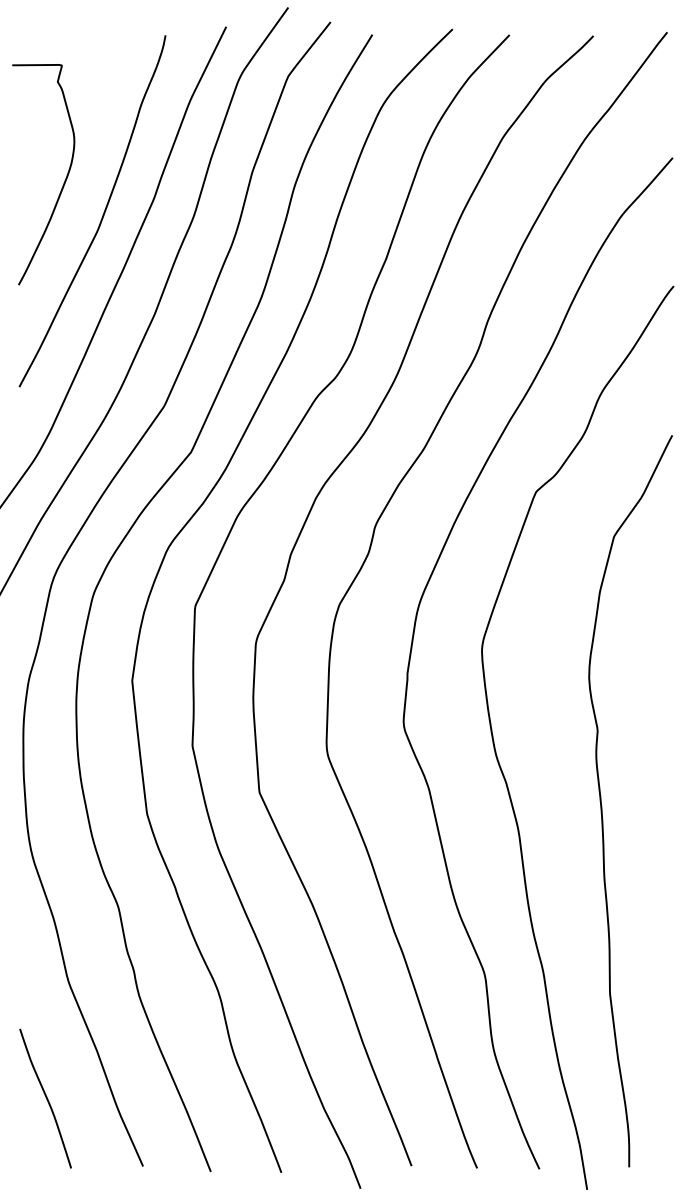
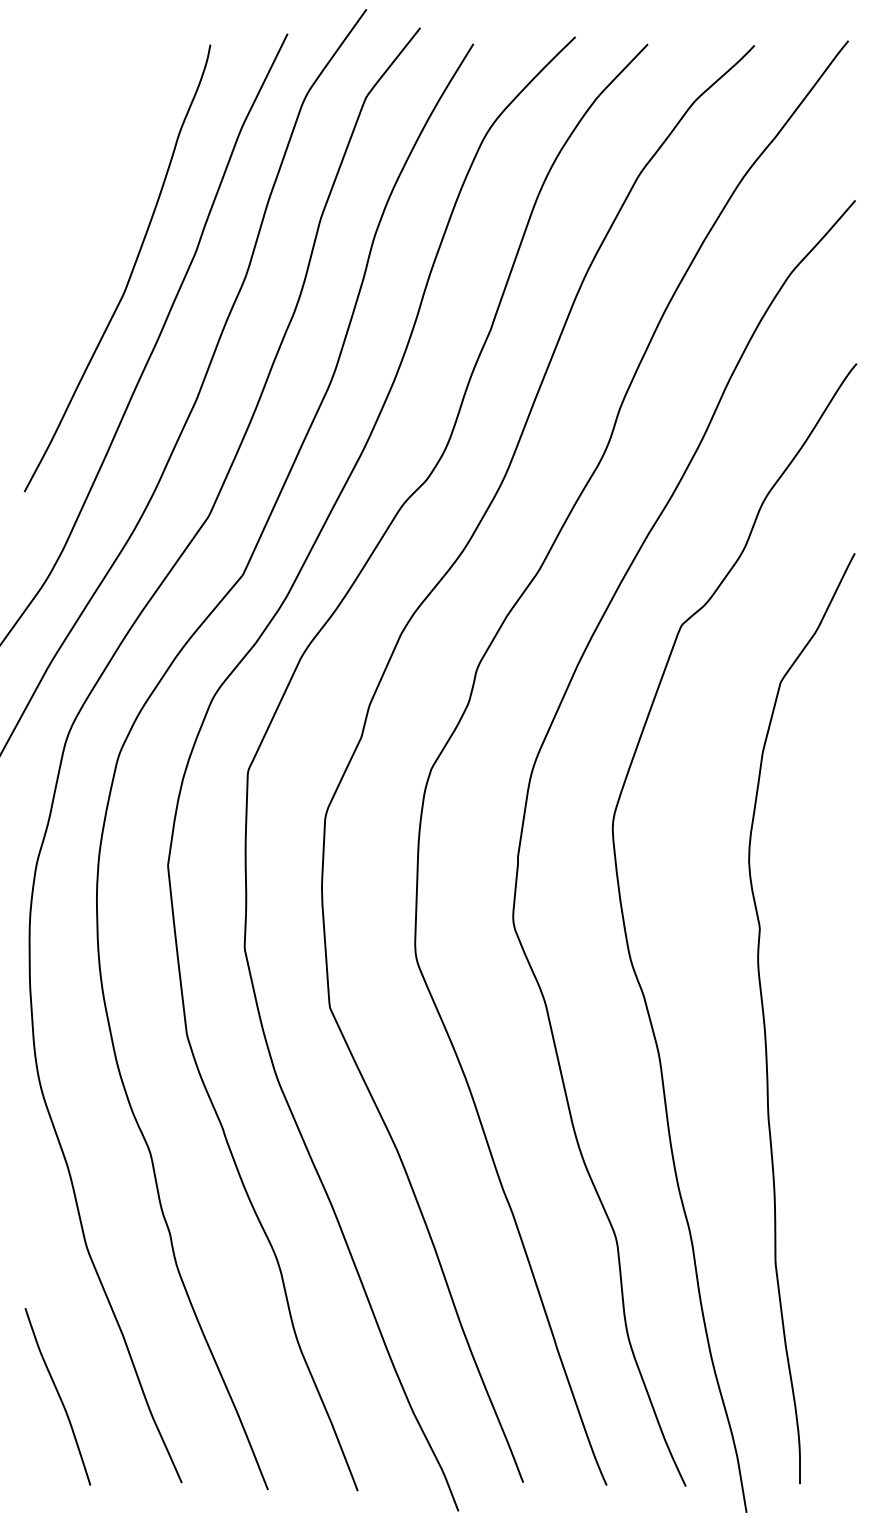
curve: (64, 180) -> (81, 229), removed

